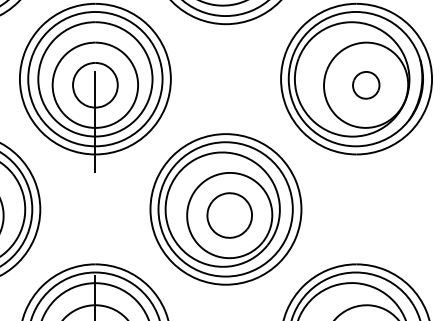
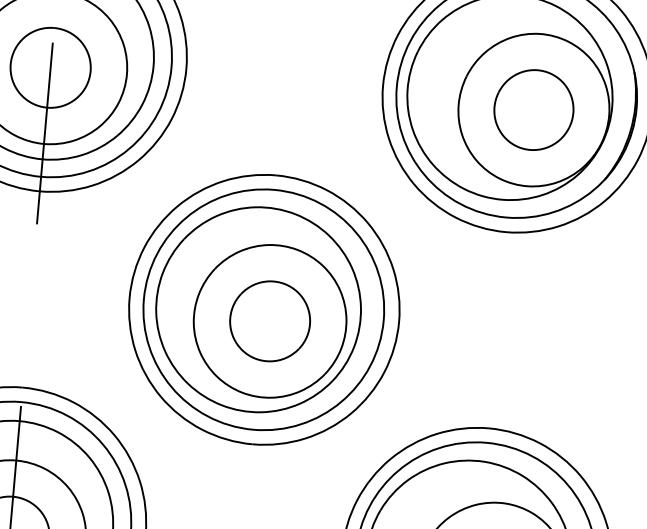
part: (366, 85) -> (534, 110), size x1.67

